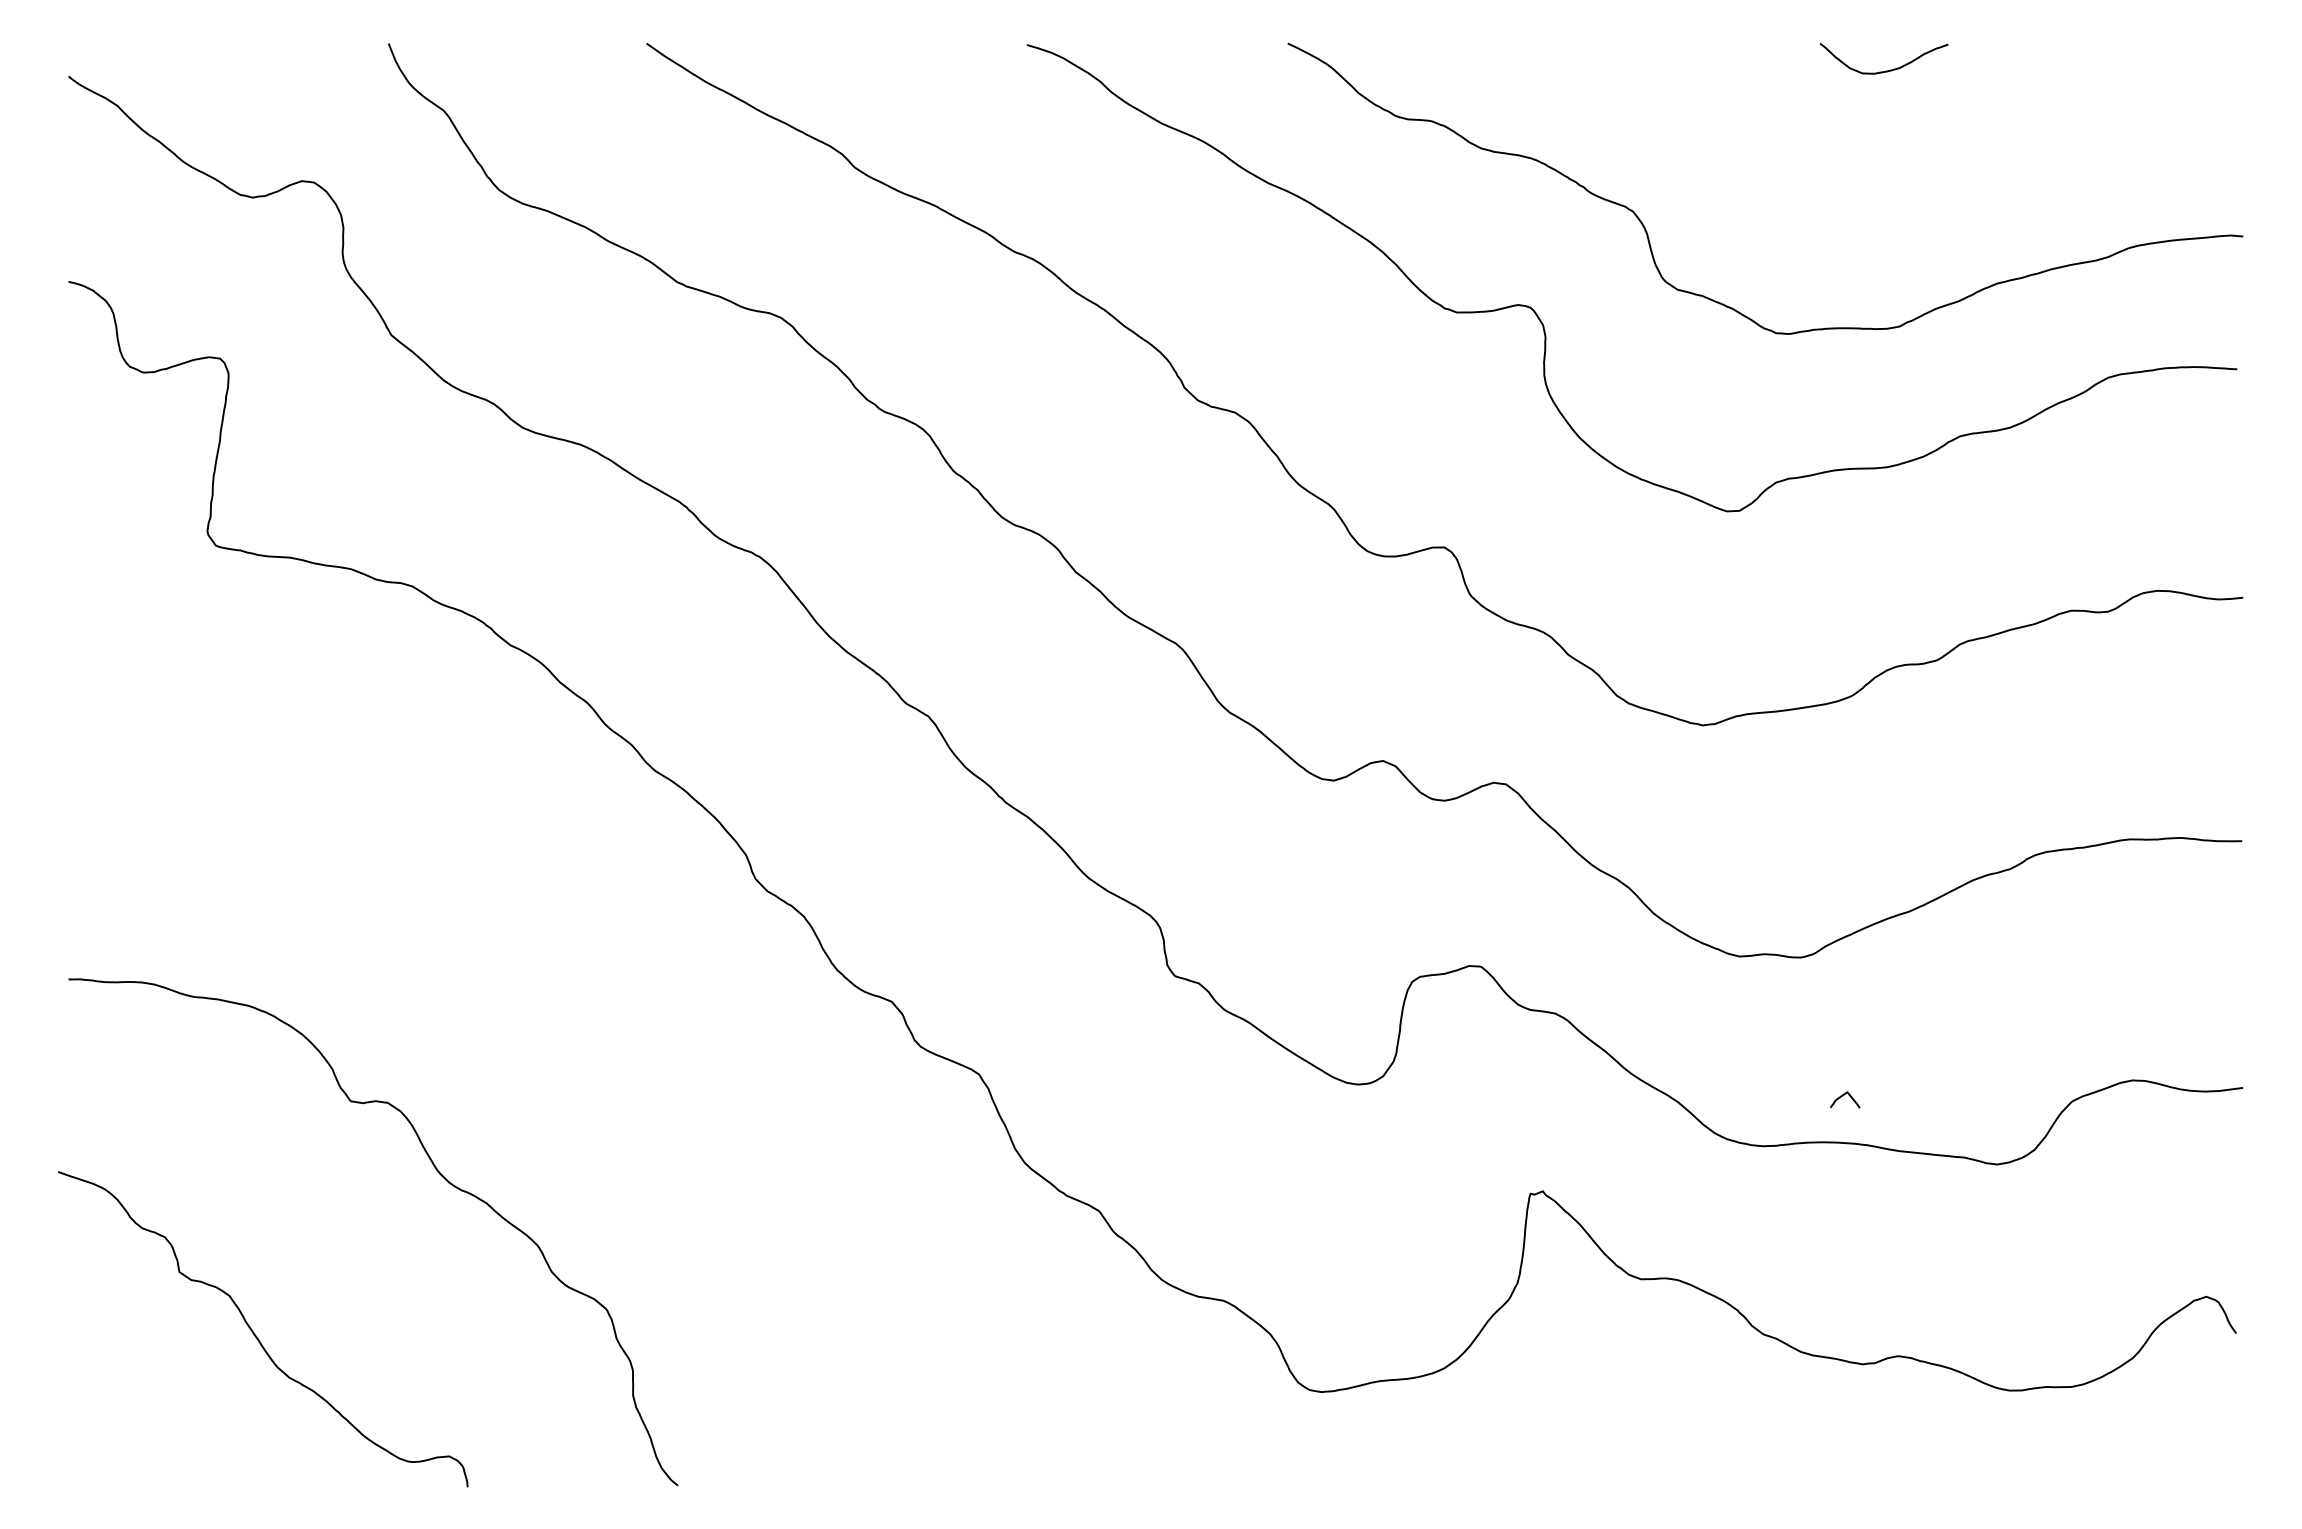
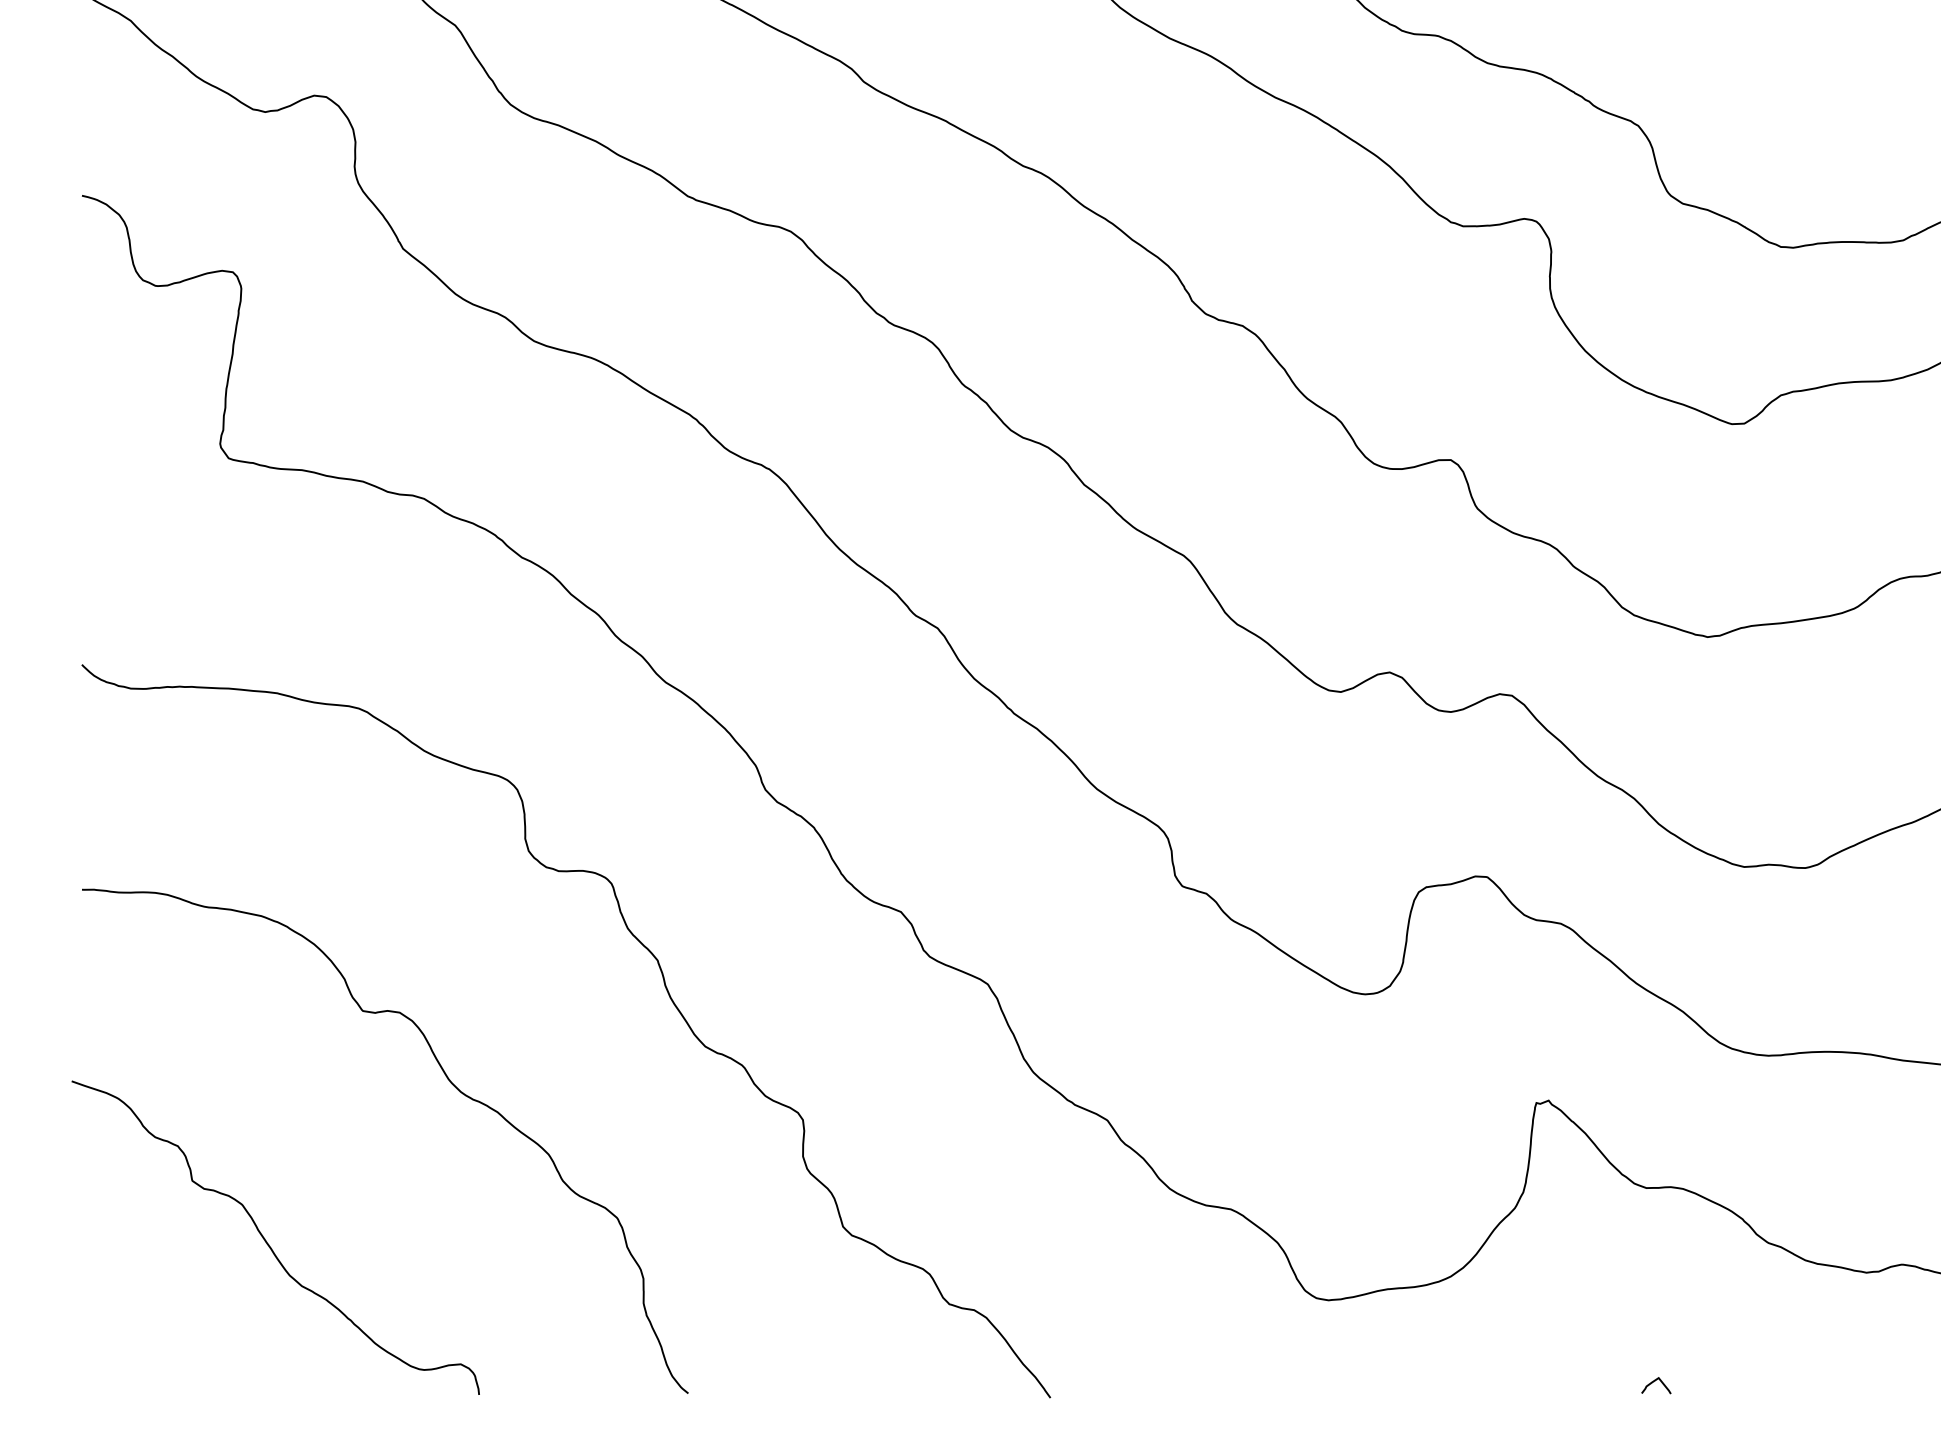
curve: (653, 1075) -> (663, 985), added
curve: (1844, 1095) -> (1655, 1381), moved

